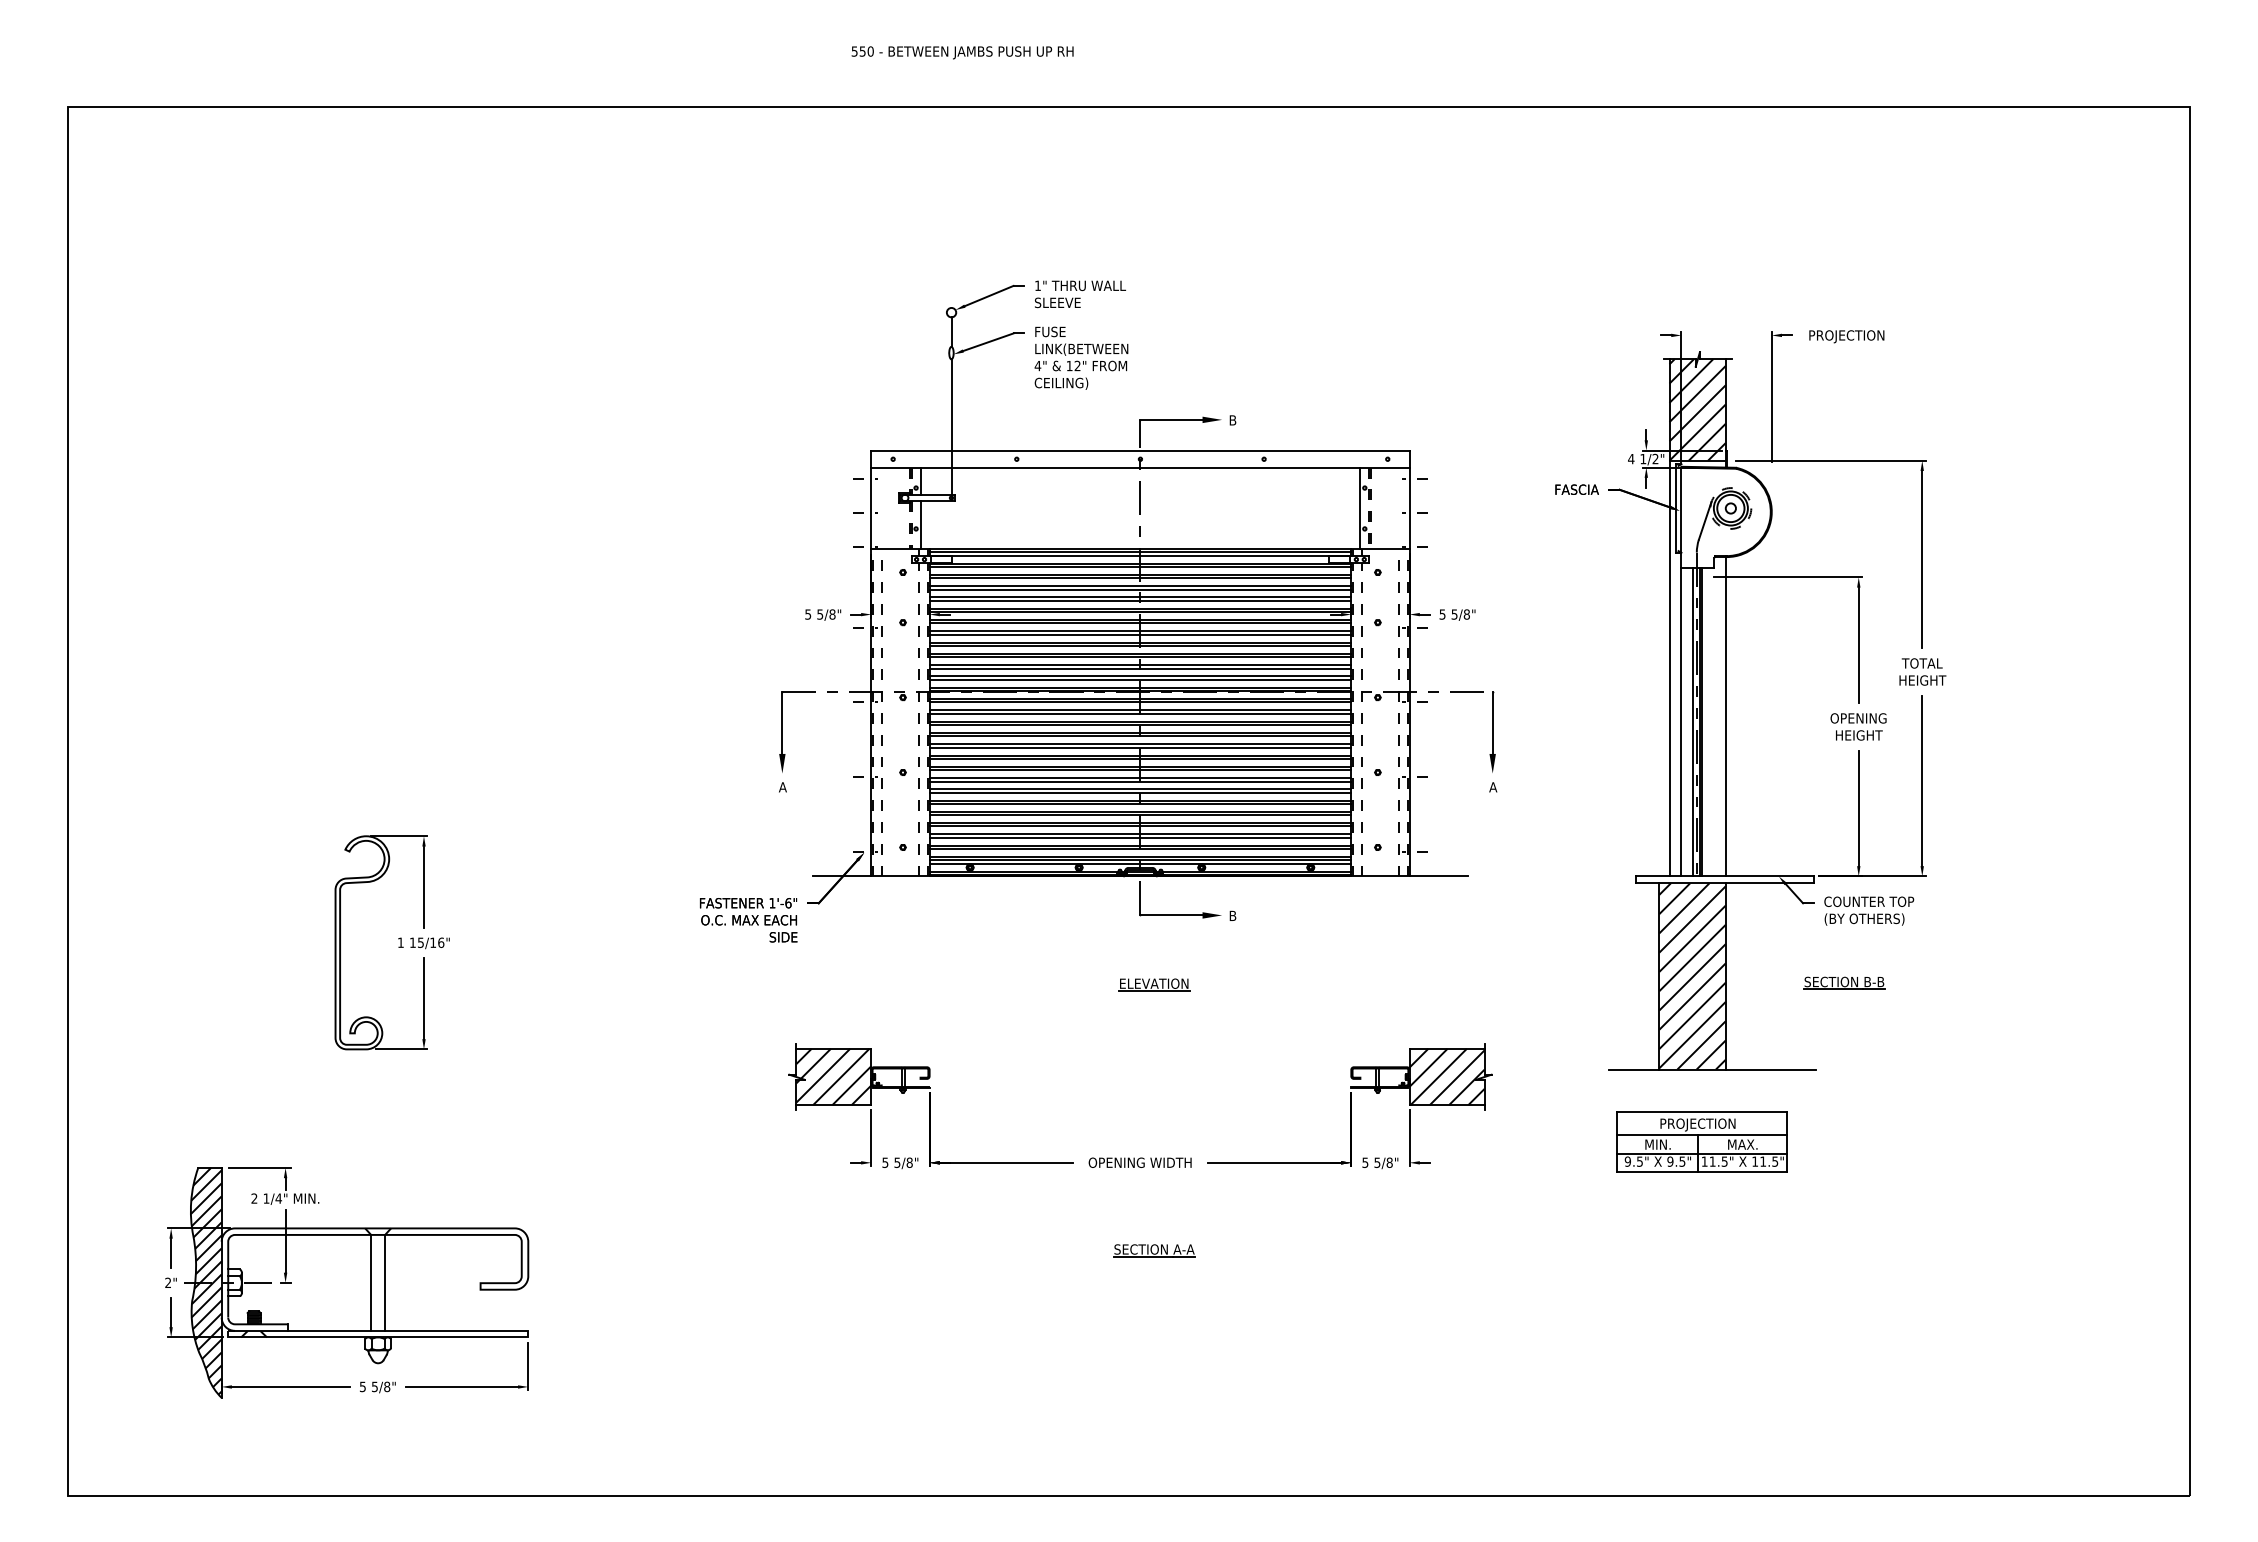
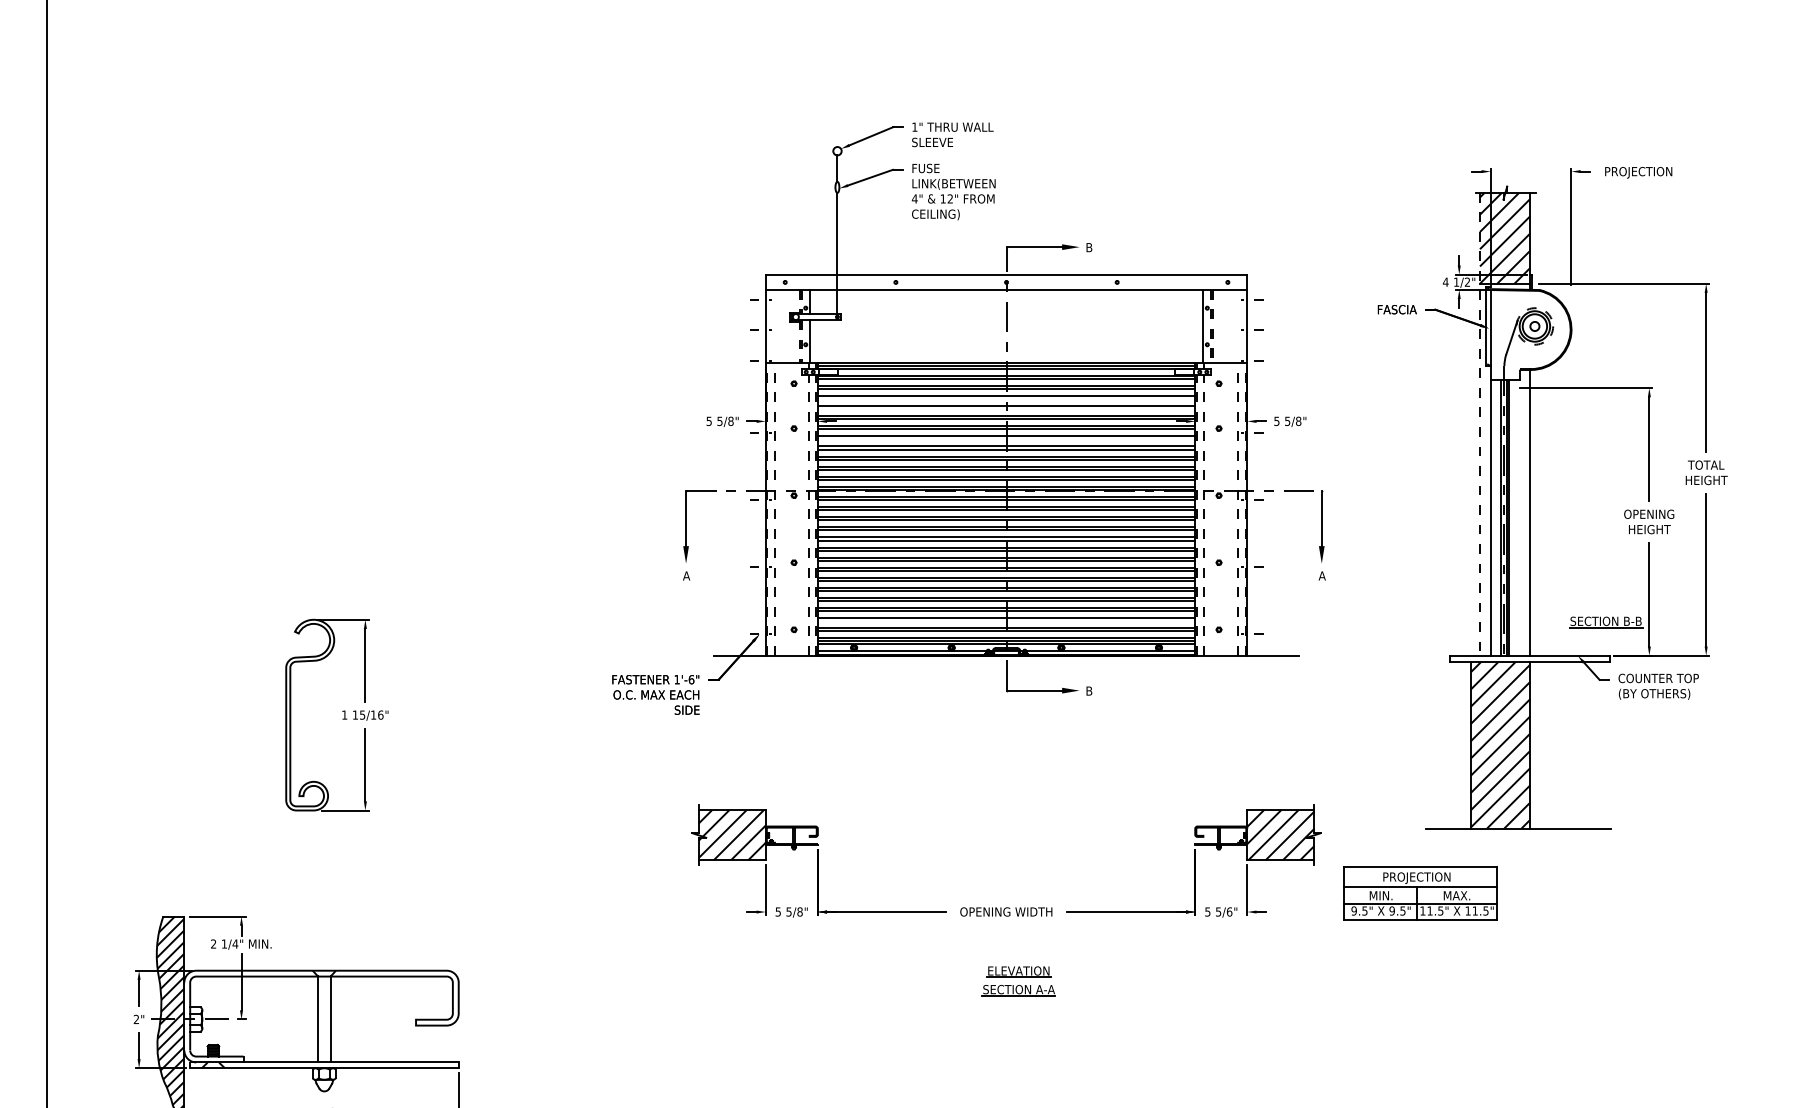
line: (1140, 589) -> (1006, 398), removed
line: (1140, 600) -> (1006, 408), removed
line: (1669, 617) -> (1479, 424), solid -> dashed
line: (1140, 634) -> (1006, 439), removed
line: (1140, 837) -> (1006, 620), removed
part: (1844, 982) -> (1606, 621), moved
part: (1154, 984) -> (1019, 971), moved
part: (1701, 1141) -> (1420, 892), moved
text: (1389, 1162) -> (1229, 911), 5/8" -> 5/6"

